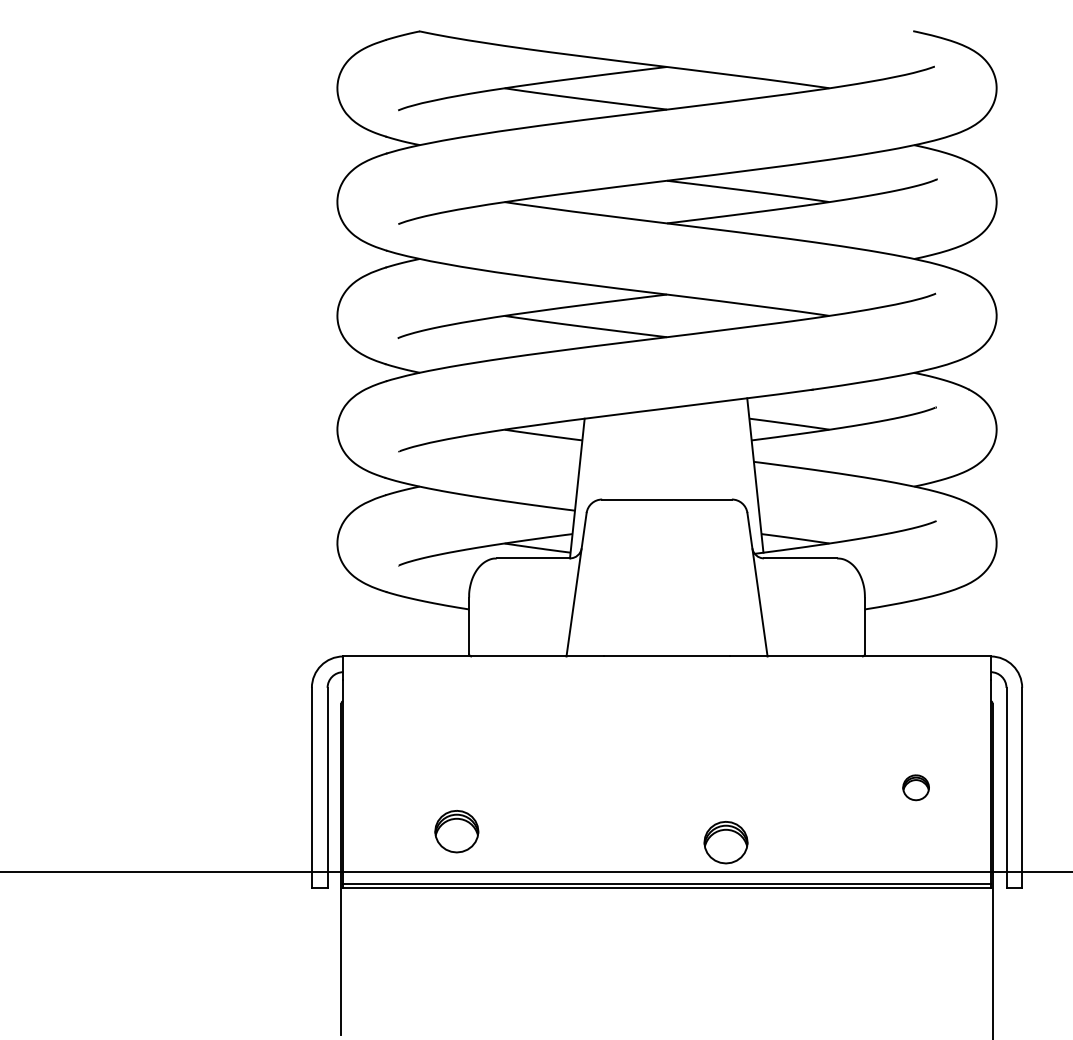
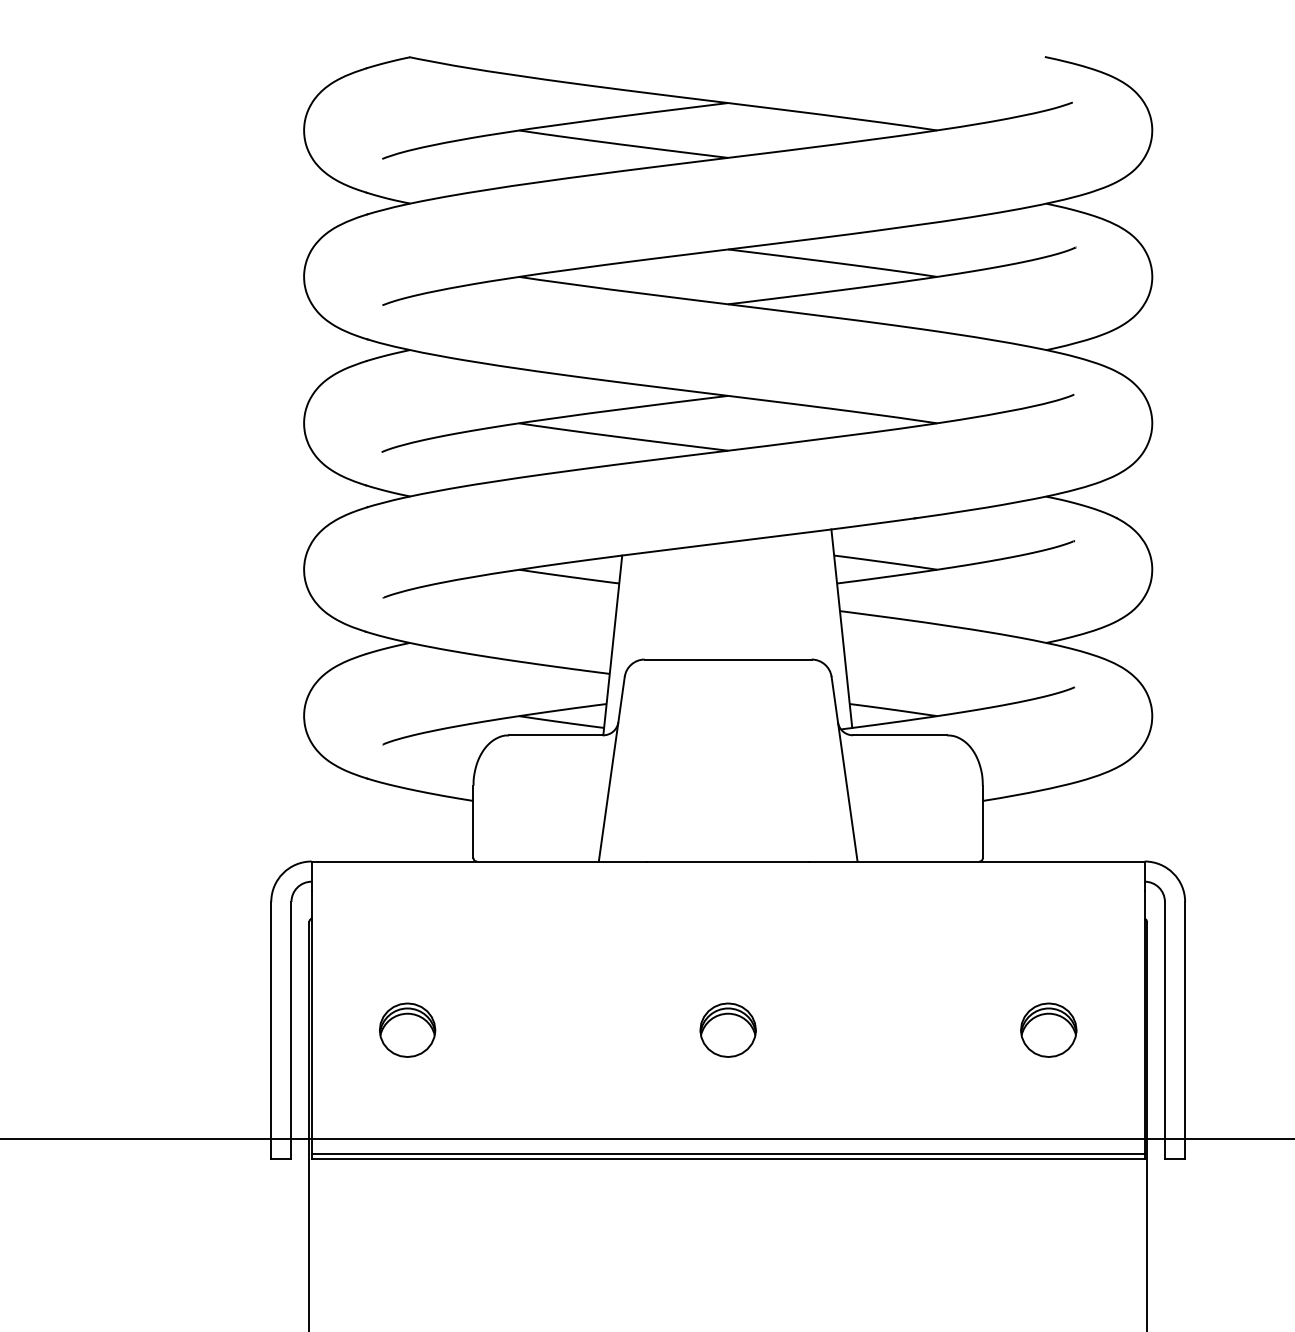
part: (915, 787) -> (1047, 1030), size x1.67
part: (456, 831) -> (407, 1030), moved
part: (725, 842) -> (727, 1030), moved

